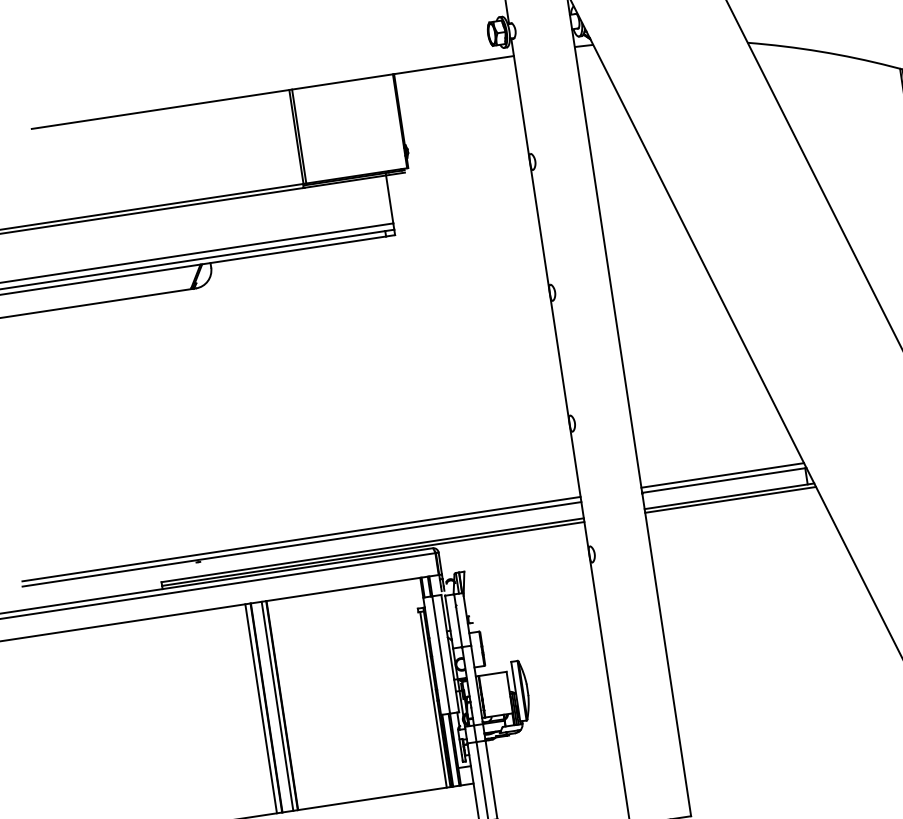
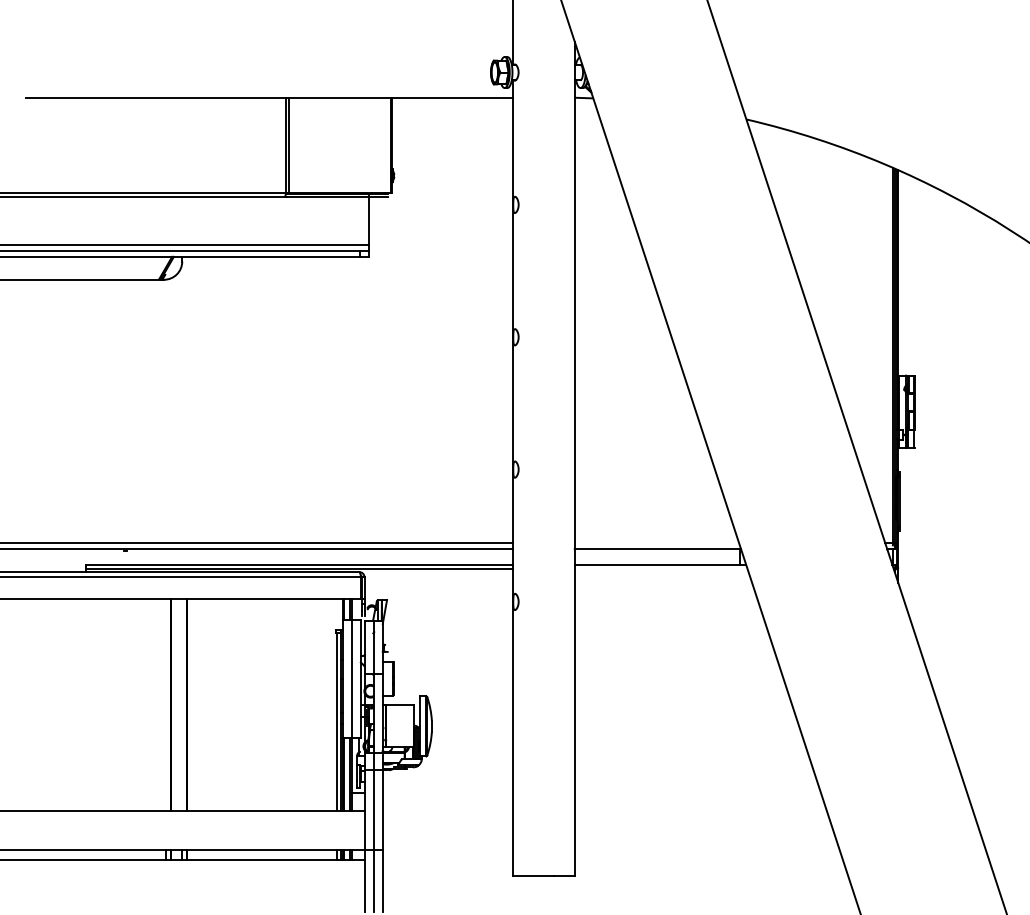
line: (722, 475) -> (656, 543), removed
line: (729, 499) -> (660, 568), removed
line: (277, 705) -> (182, 704), removed
line: (260, 708) -> (165, 704), removed

